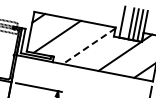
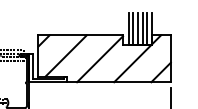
line: (127, 22) -> (133, 28), added
line: (89, 46) -> (100, 59), dashed -> solid

